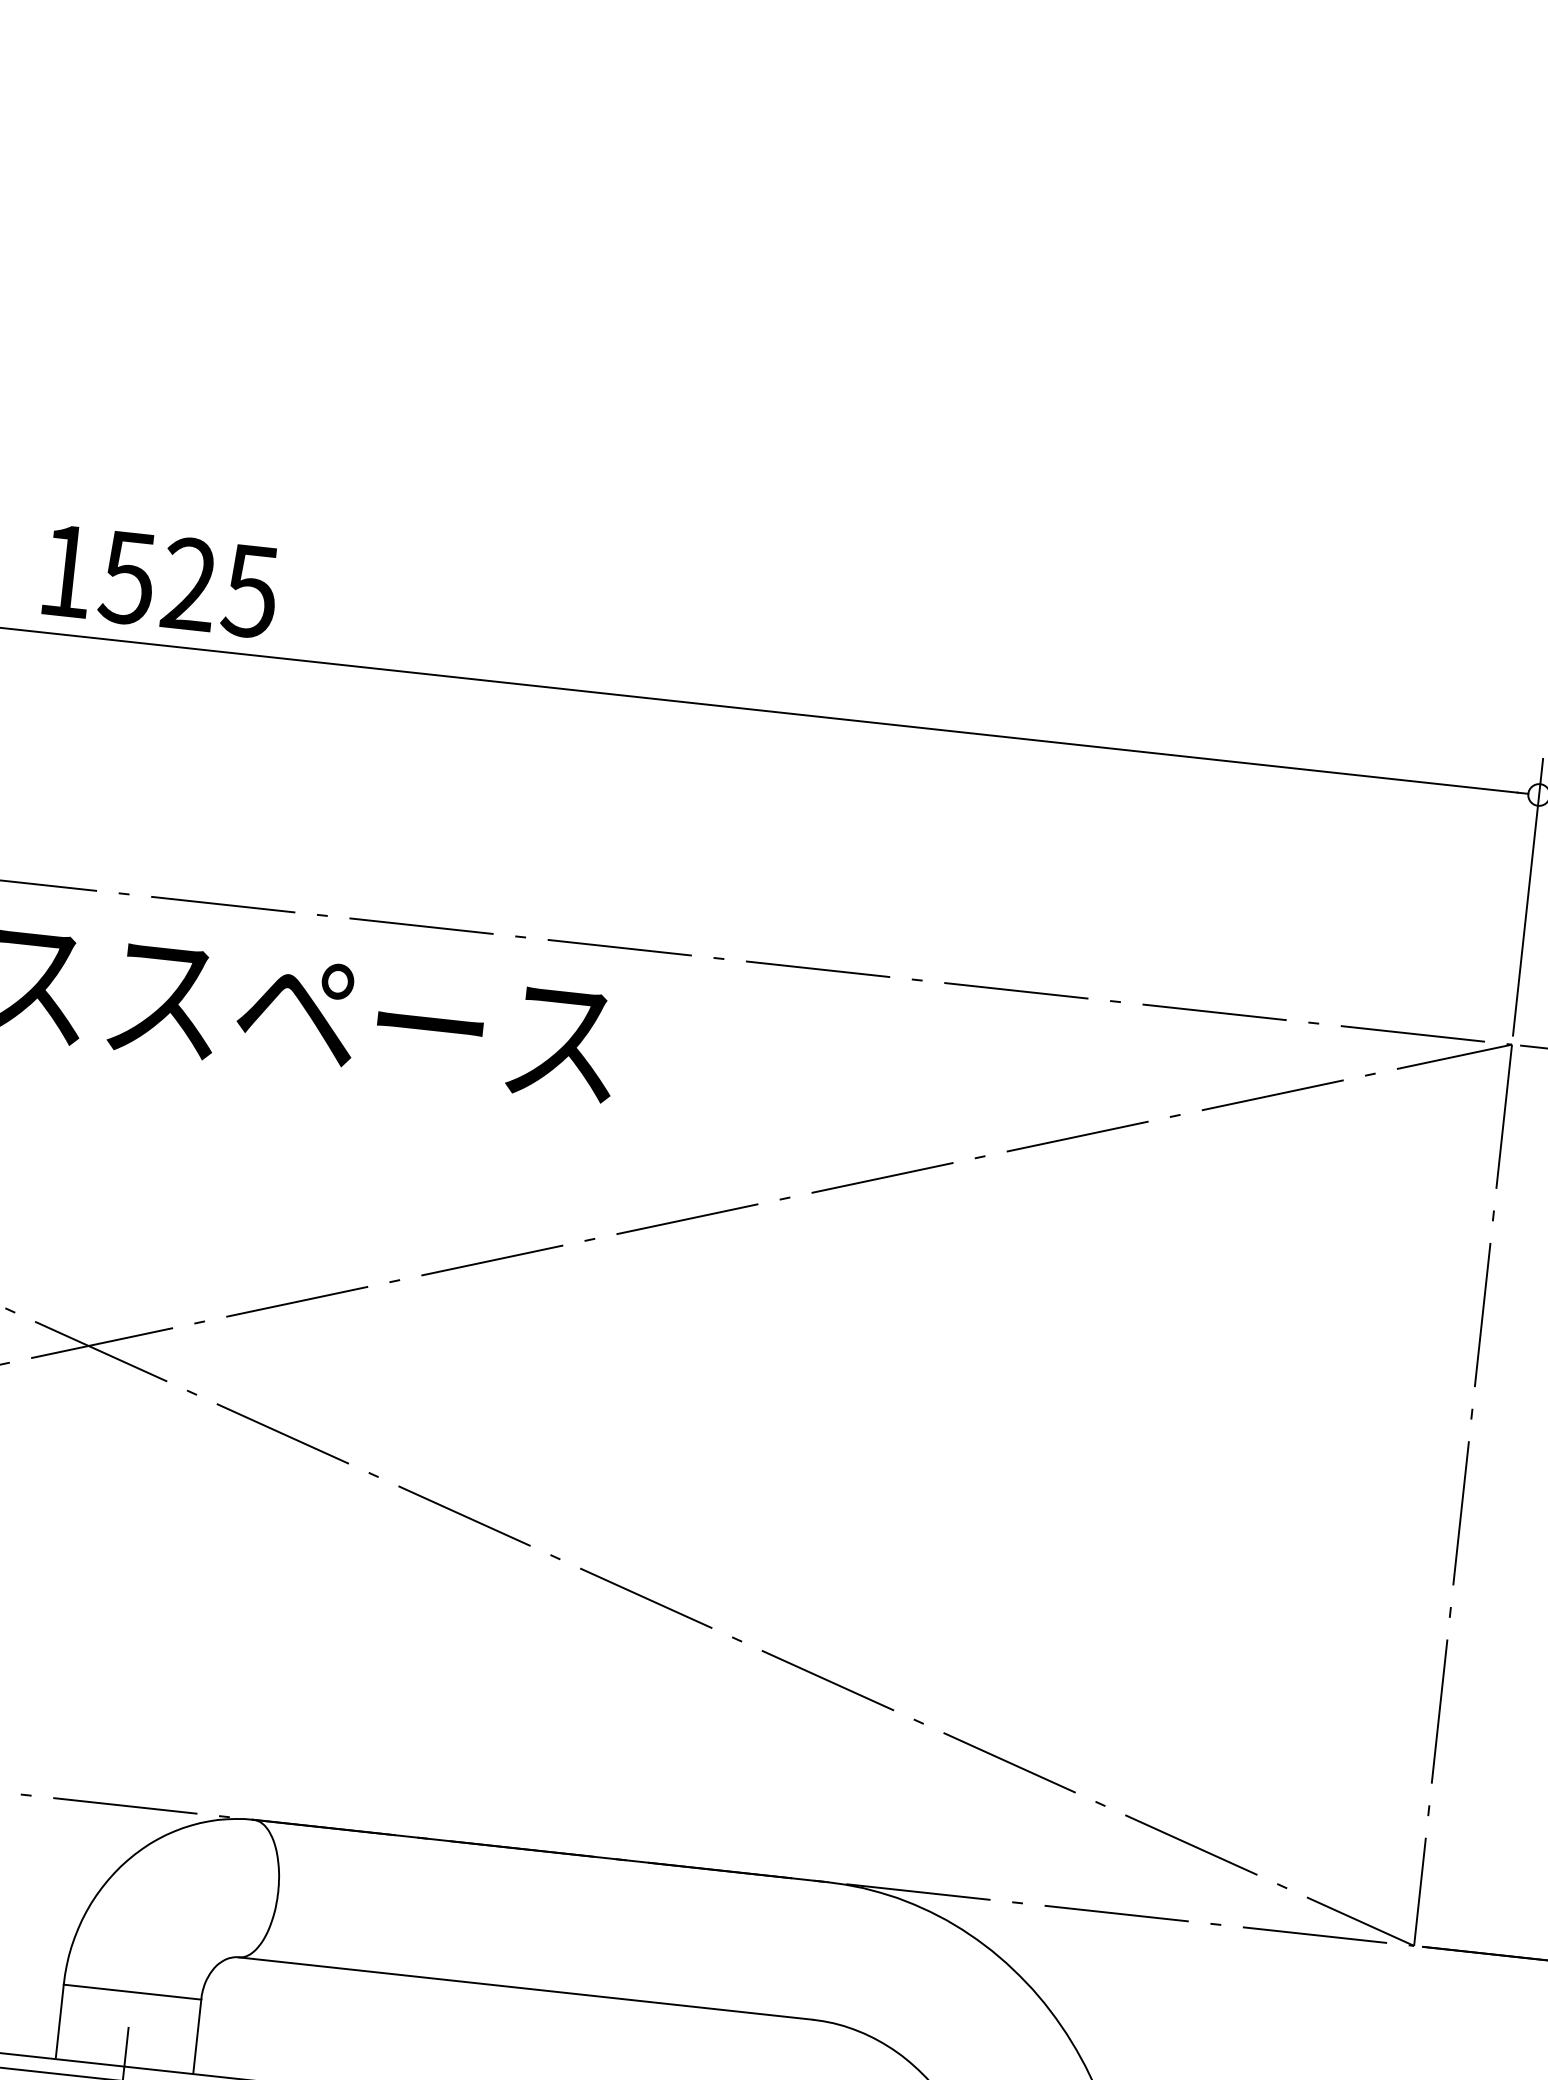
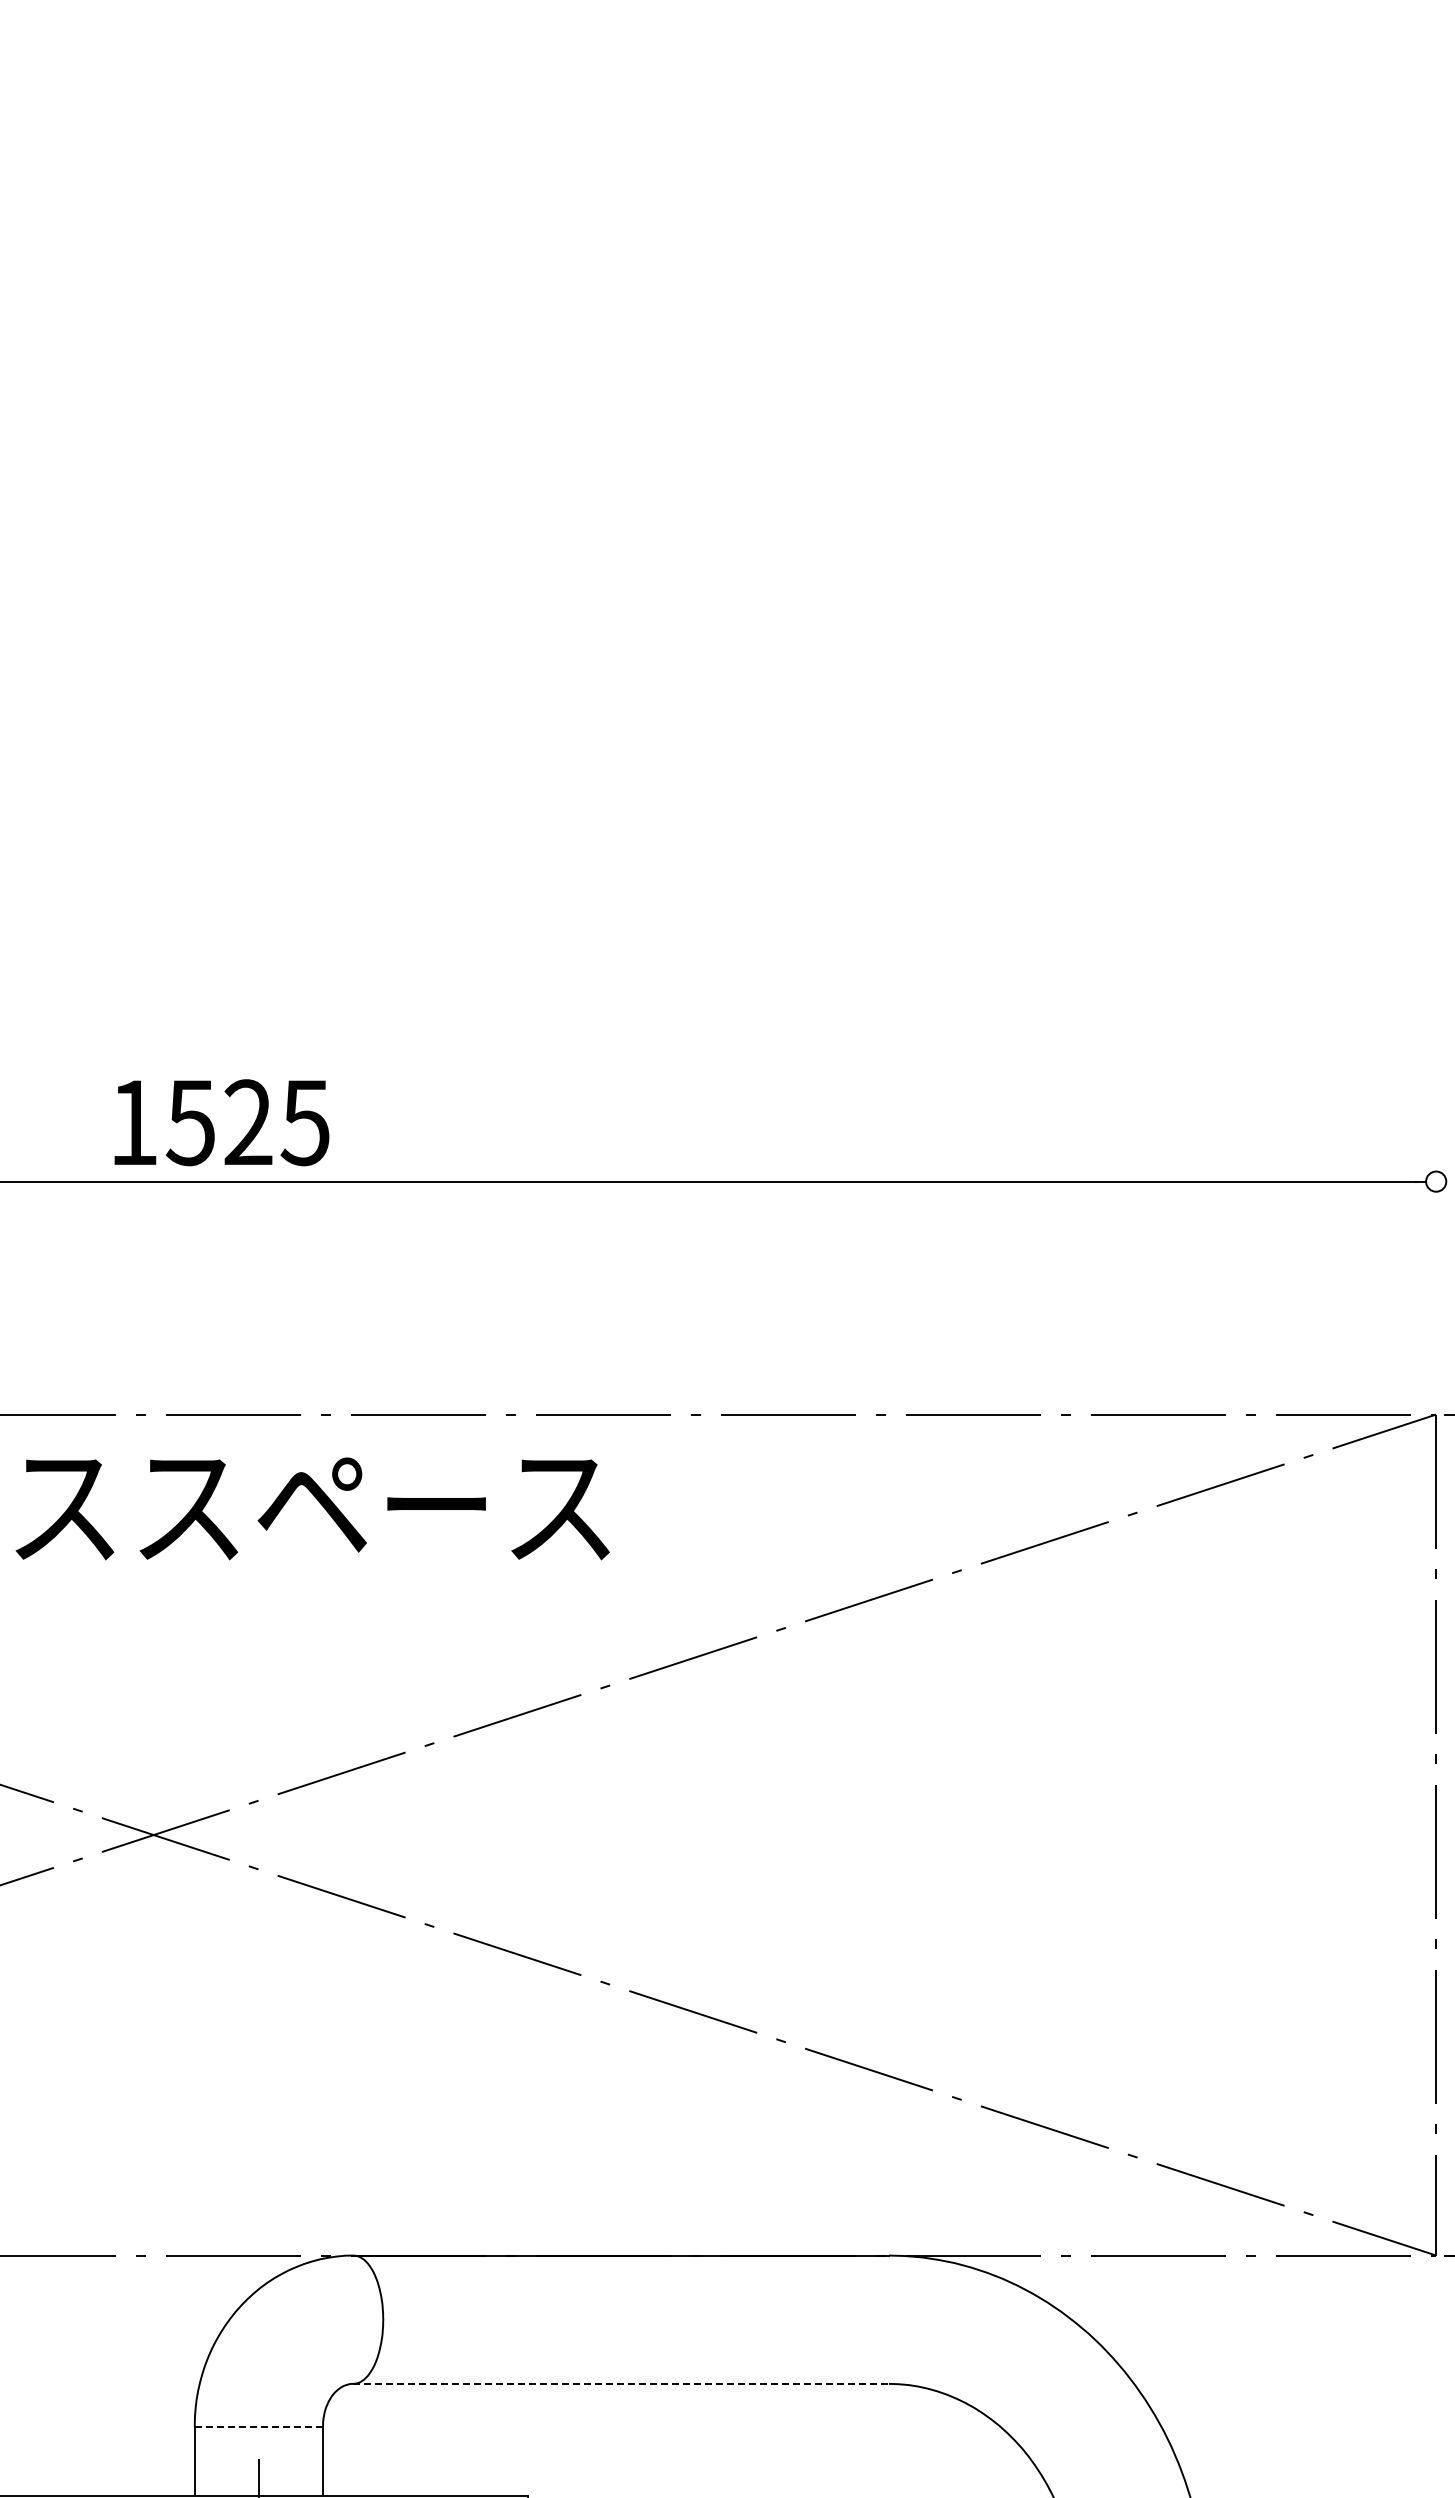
text: (160, 581) -> (221, 1122), moved
line: (1528, 897) -> (1436, 1277), removed
line: (526, 1988) -> (621, 2383), solid -> dashed
line: (133, 1992) -> (259, 2426), solid -> dashed

